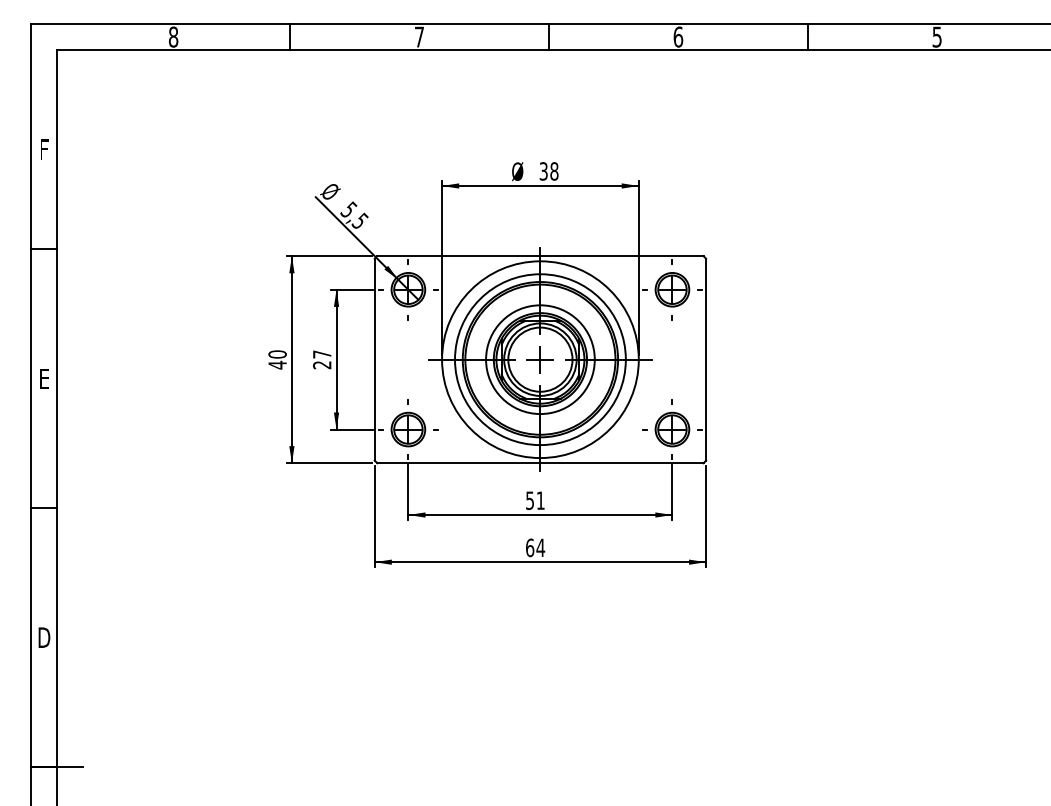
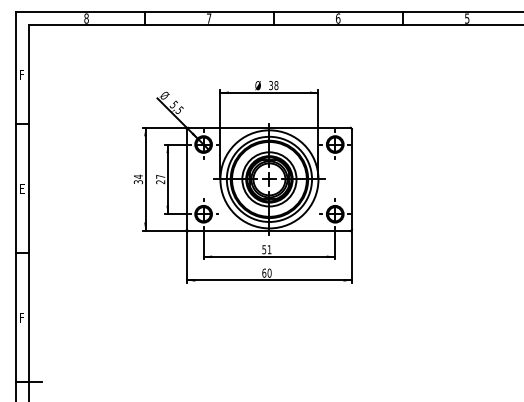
text: (277, 359) -> (138, 179), 40 -> 34
text: (540, 546) -> (269, 272), 64 -> 60
text: (45, 636) -> (22, 317), D -> F

